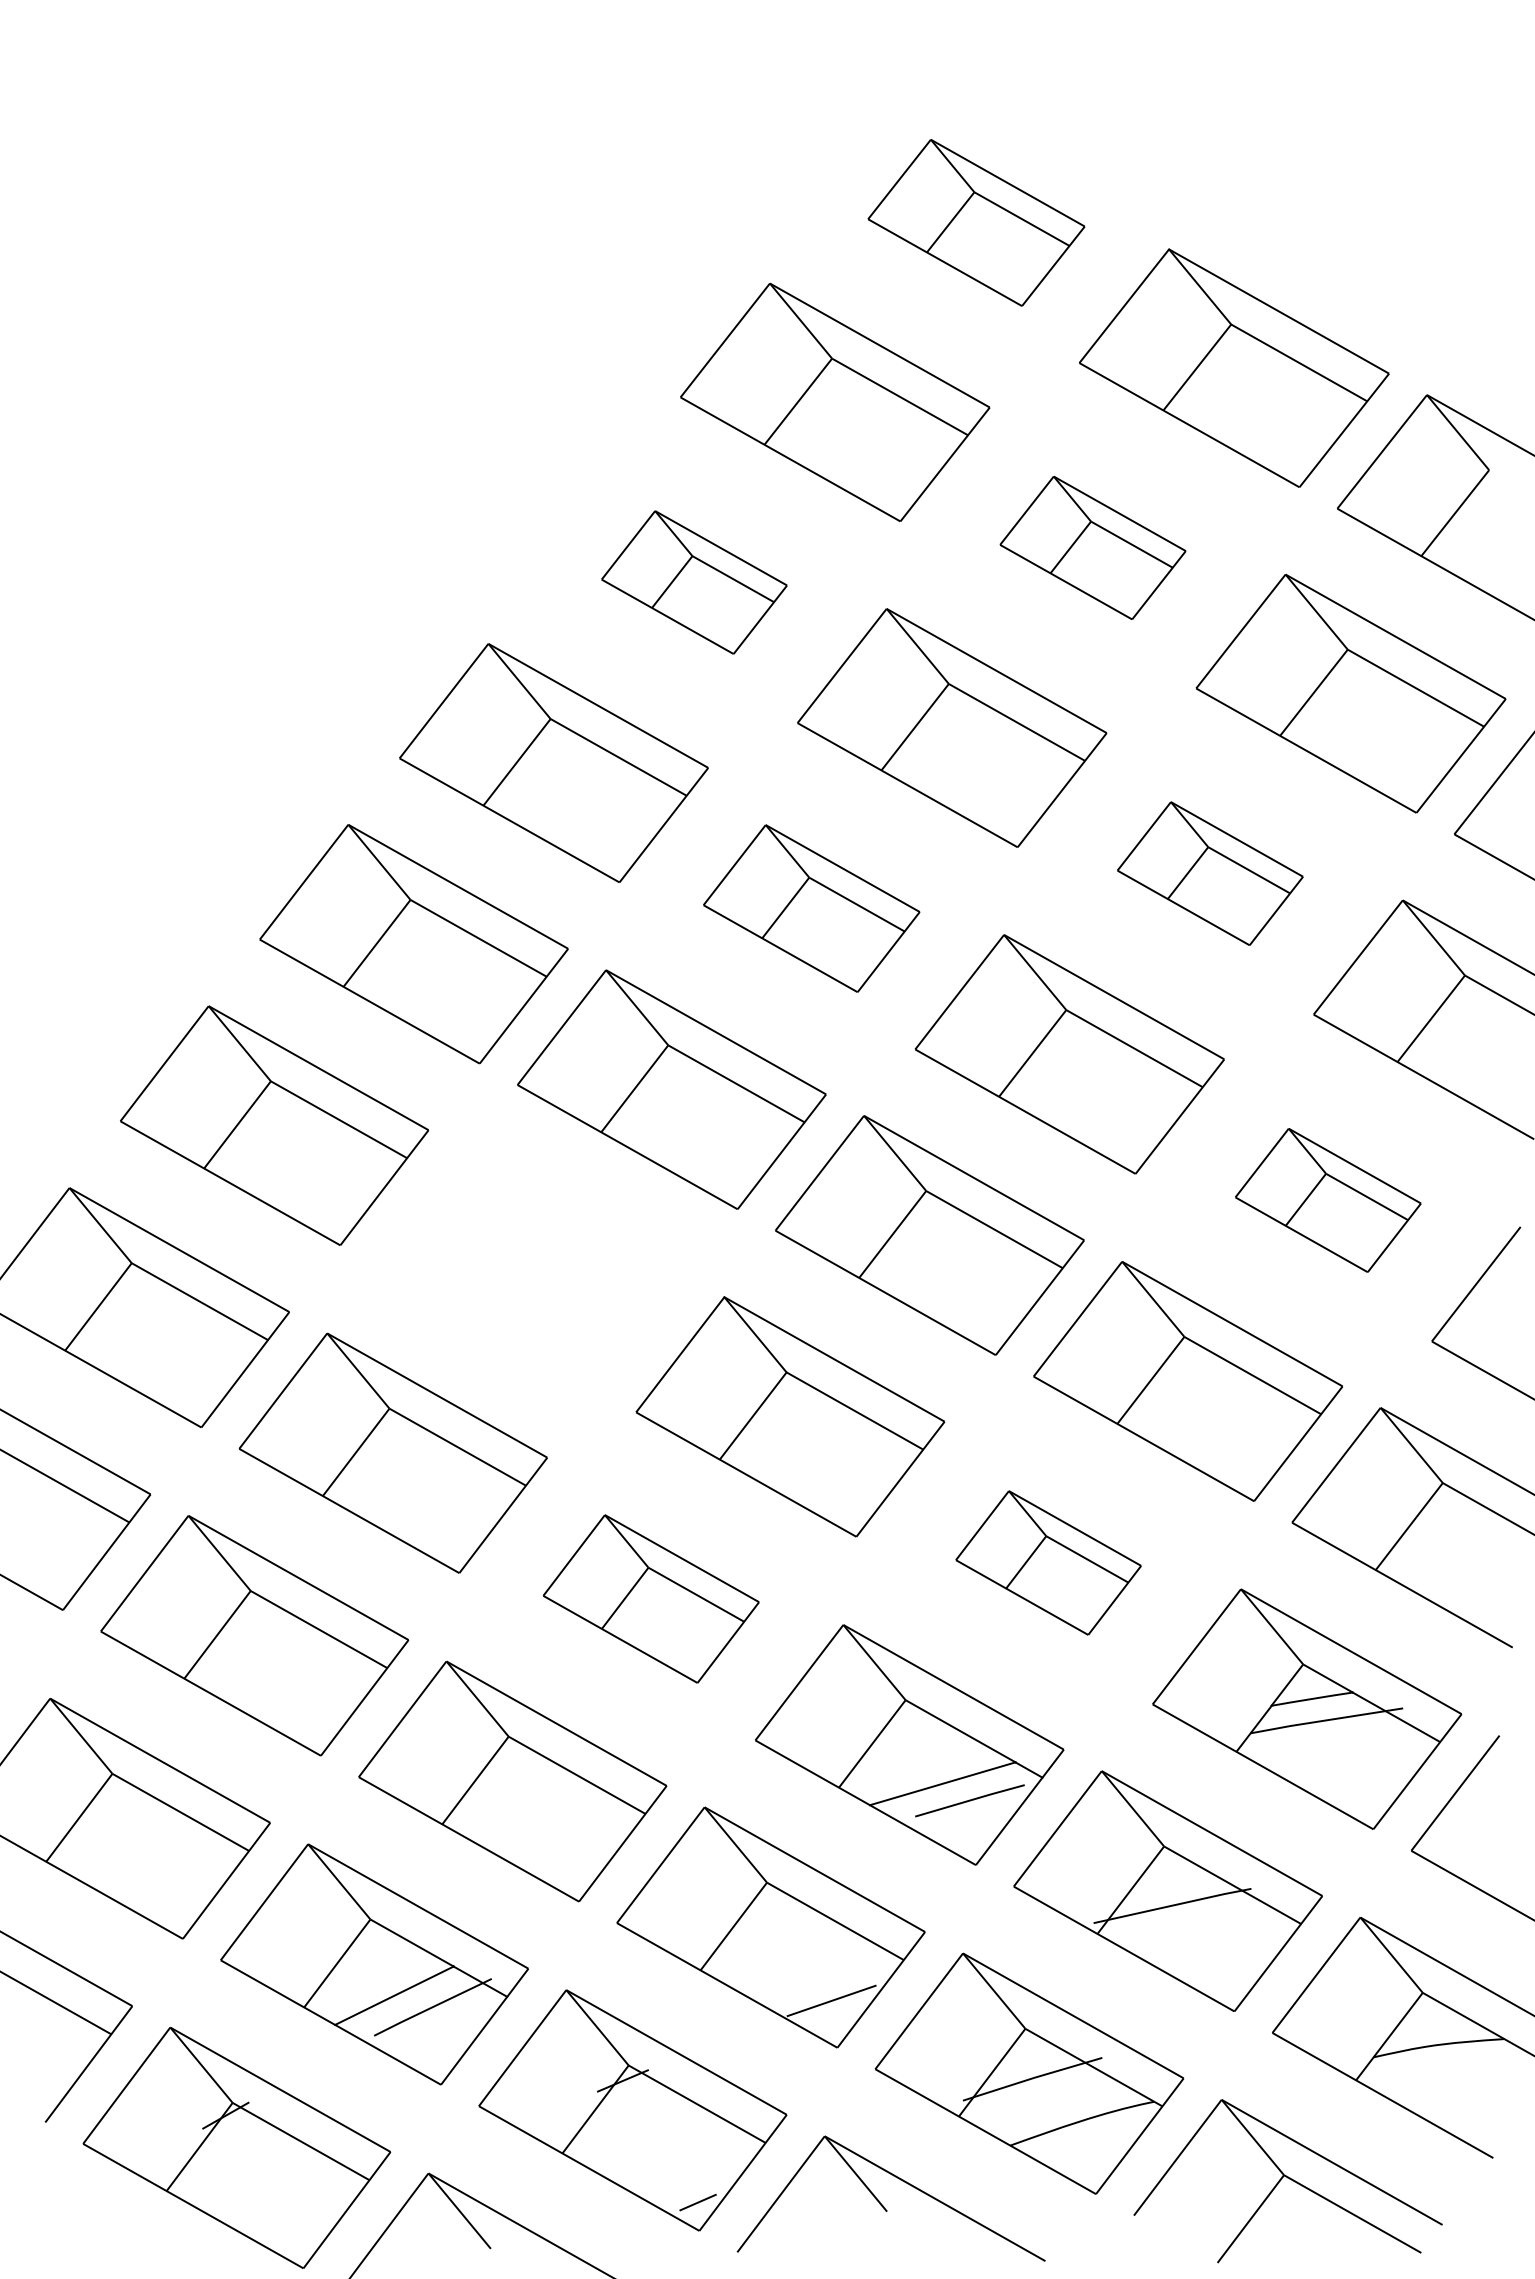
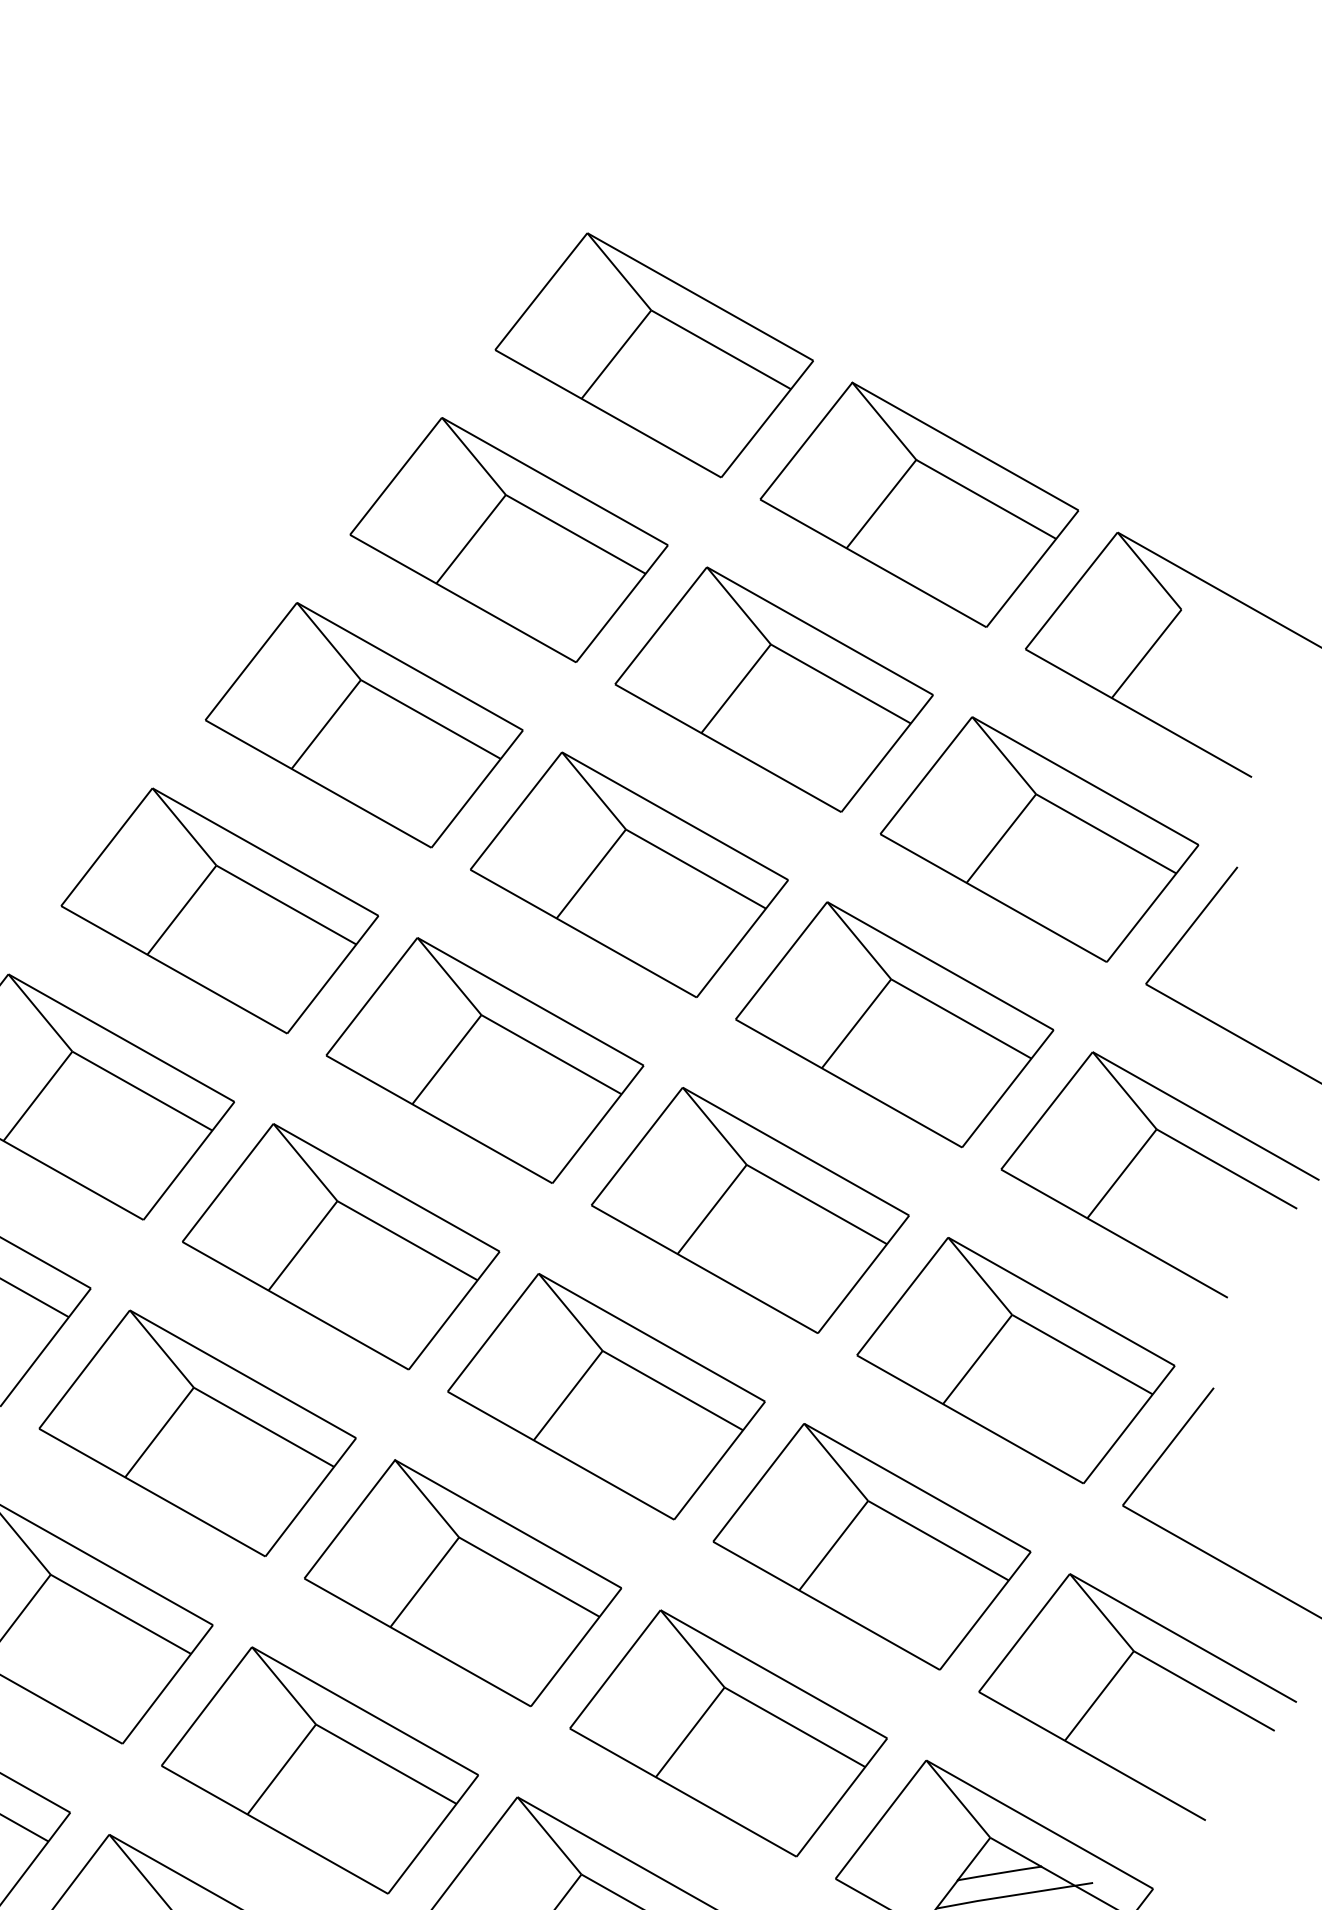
part: (976, 222) -> (654, 355), size x1.43
part: (1092, 547) -> (773, 689), size x1.67
part: (694, 582) -> (364, 725), size x1.67
part: (1210, 873) -> (894, 1024), size x1.67
part: (811, 908) -> (484, 1060), size x1.43
part: (1328, 1200) -> (1016, 1360), size x1.67
part: (531, 1271) -> (196, 1433), added
part: (1048, 1562) -> (728, 1732), size x1.67
part: (650, 1598) -> (319, 1769), size x1.43

